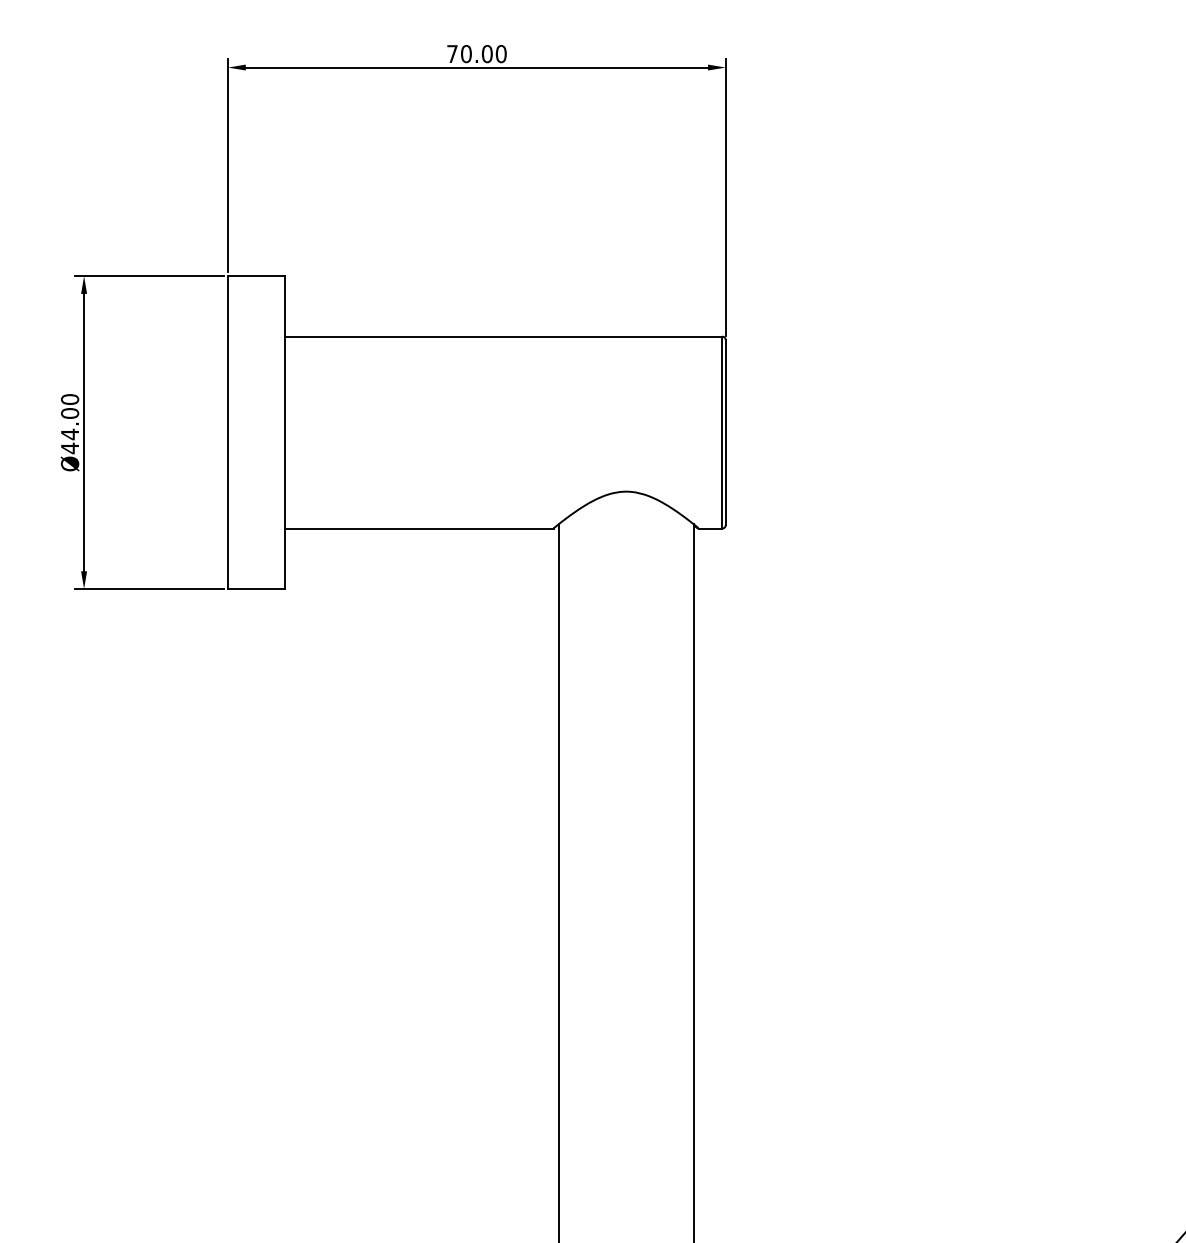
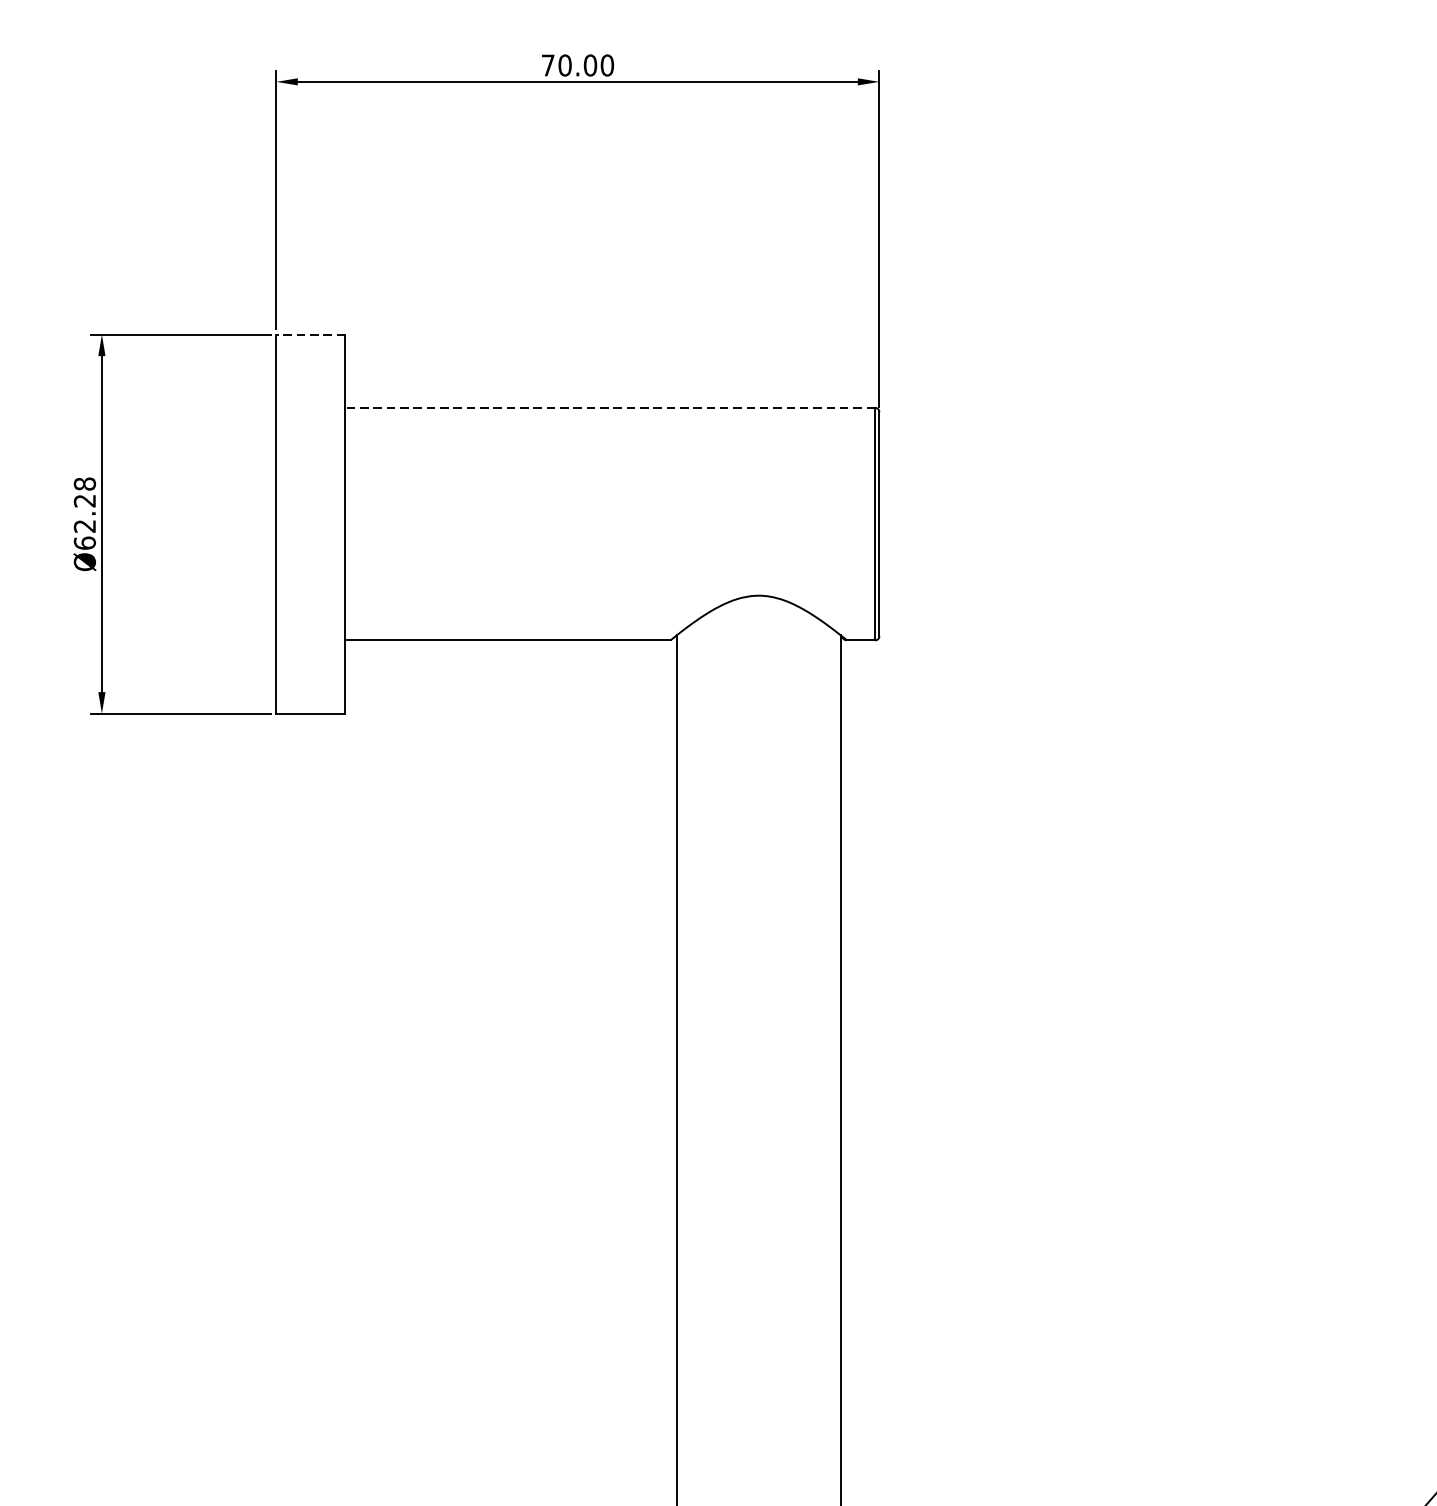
line: (255, 276) -> (309, 334), solid -> dashed
line: (503, 336) -> (610, 407), solid -> dashed
text: (70, 424) -> (85, 514), Ø44.00 -> Ø62.28

